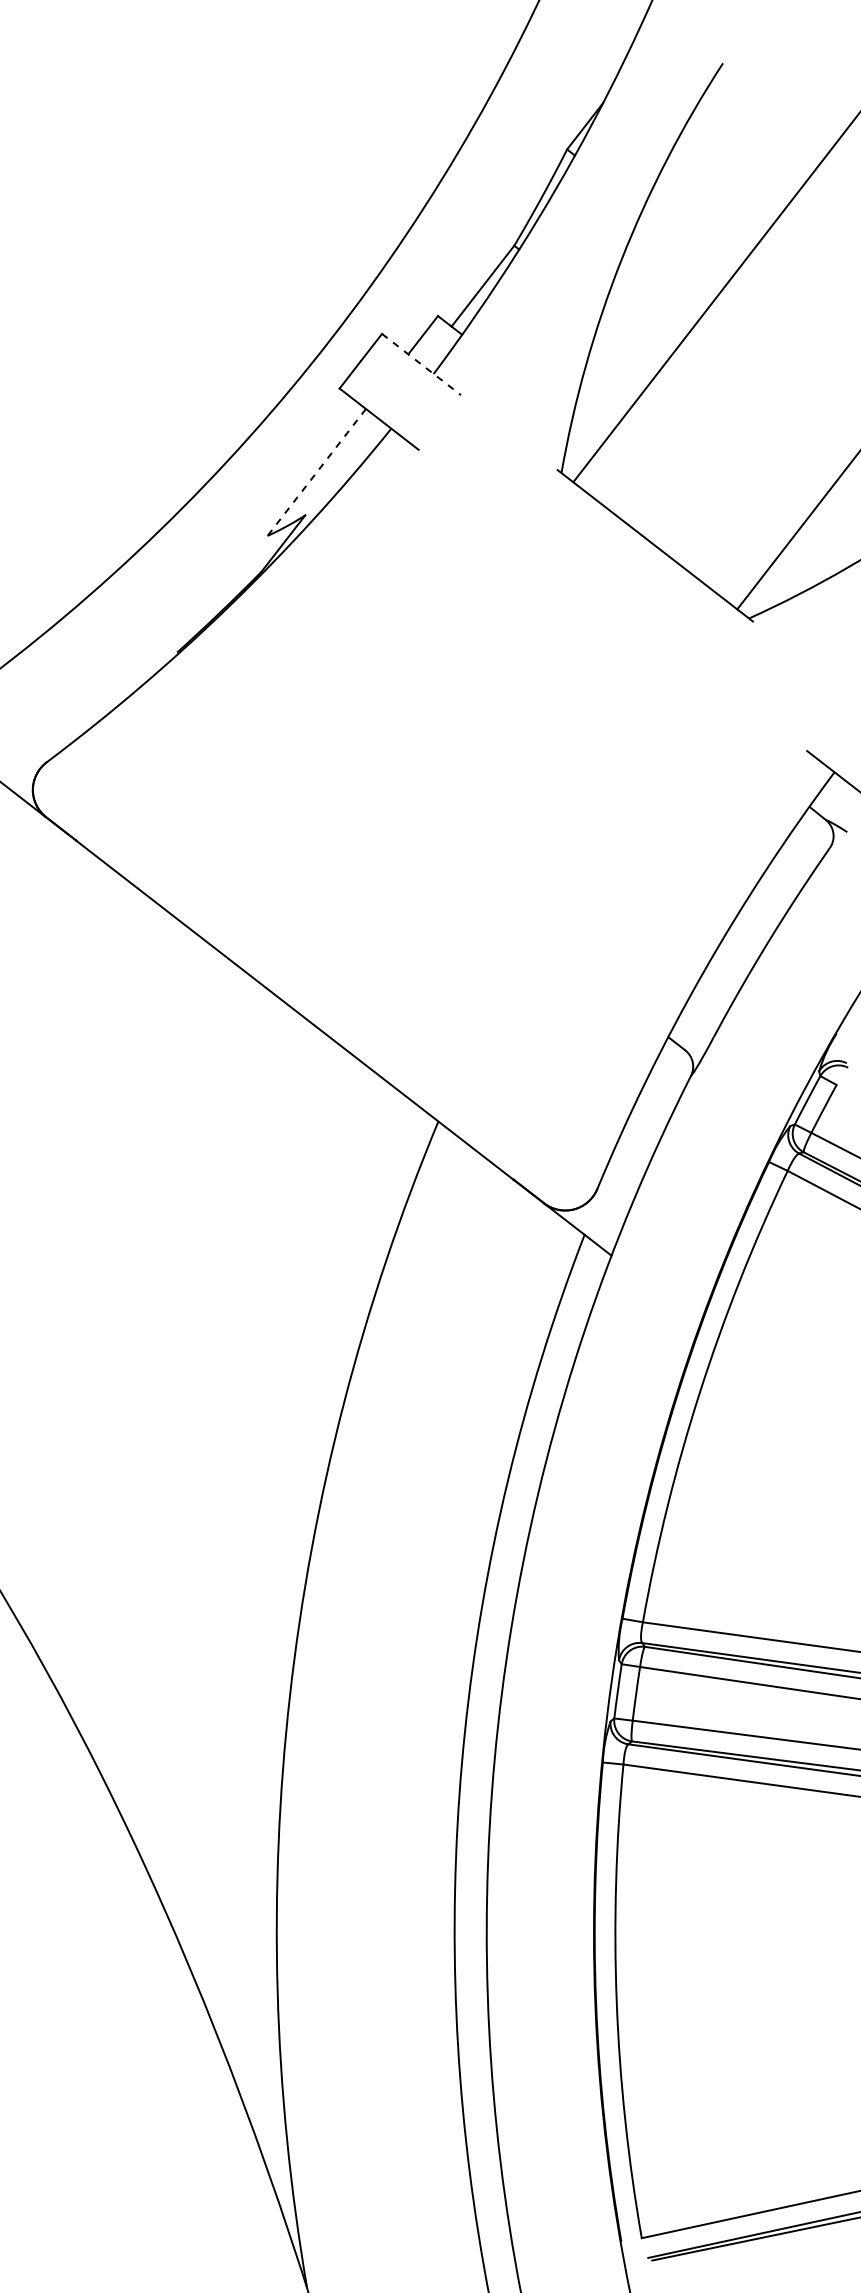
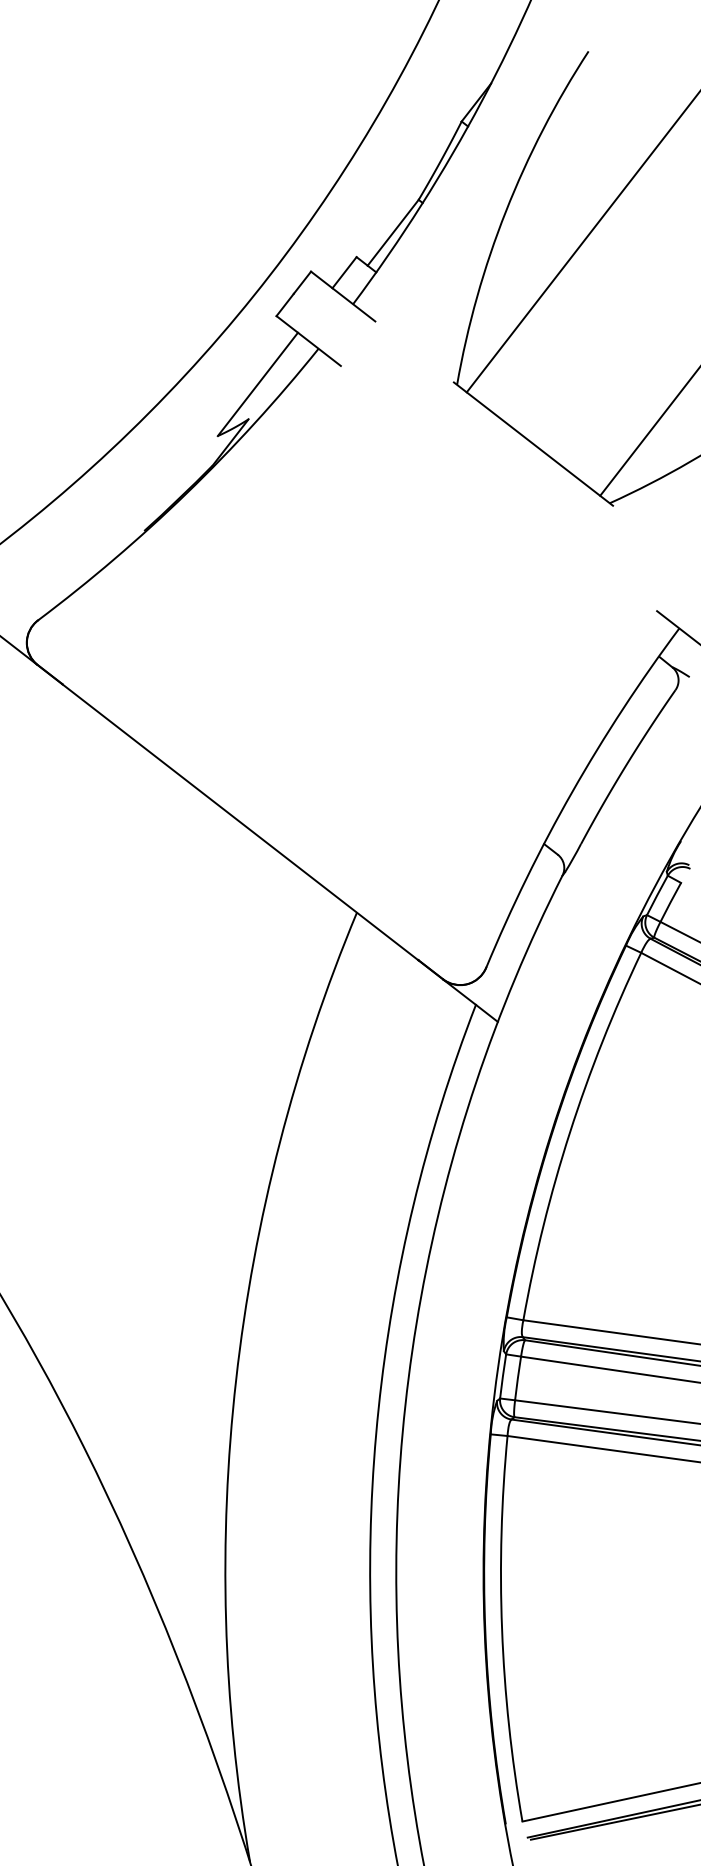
line: (421, 364) -> (343, 296), dashed -> solid
line: (316, 472) -> (257, 384), dashed -> solid

